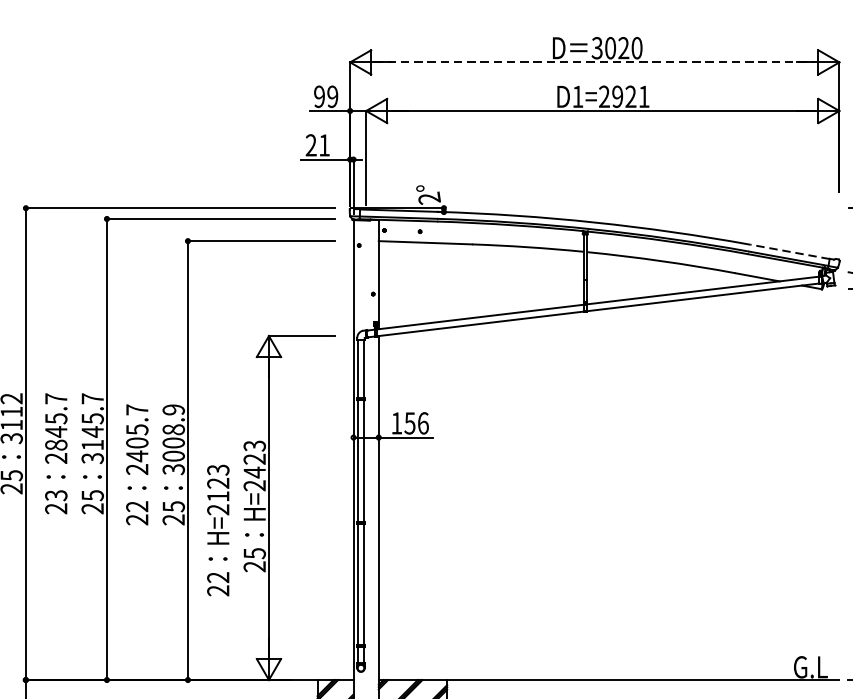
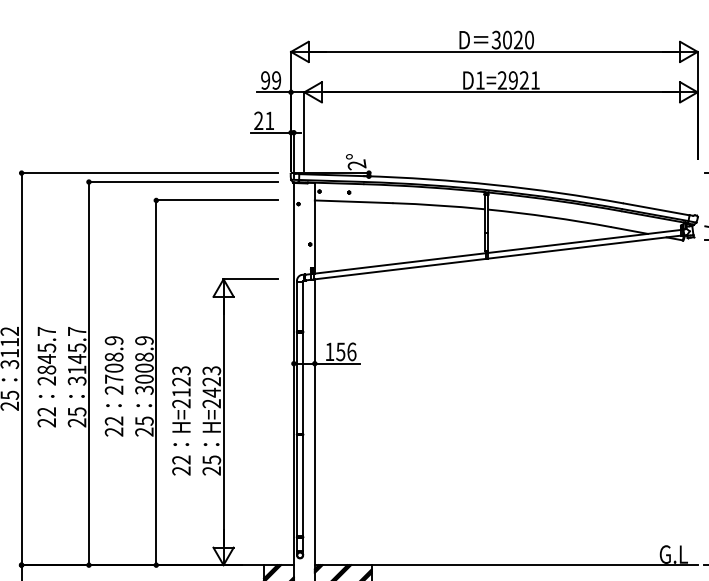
line: (594, 61) -> (494, 51), dashed -> solid
line: (789, 252) -> (656, 209), dashed -> solid
text: (136, 433) -> (113, 360), 2405.7 -> 2708.9
text: (57, 495) -> (47, 411), 23 -> 22
text: (218, 530) -> (181, 420), moved

